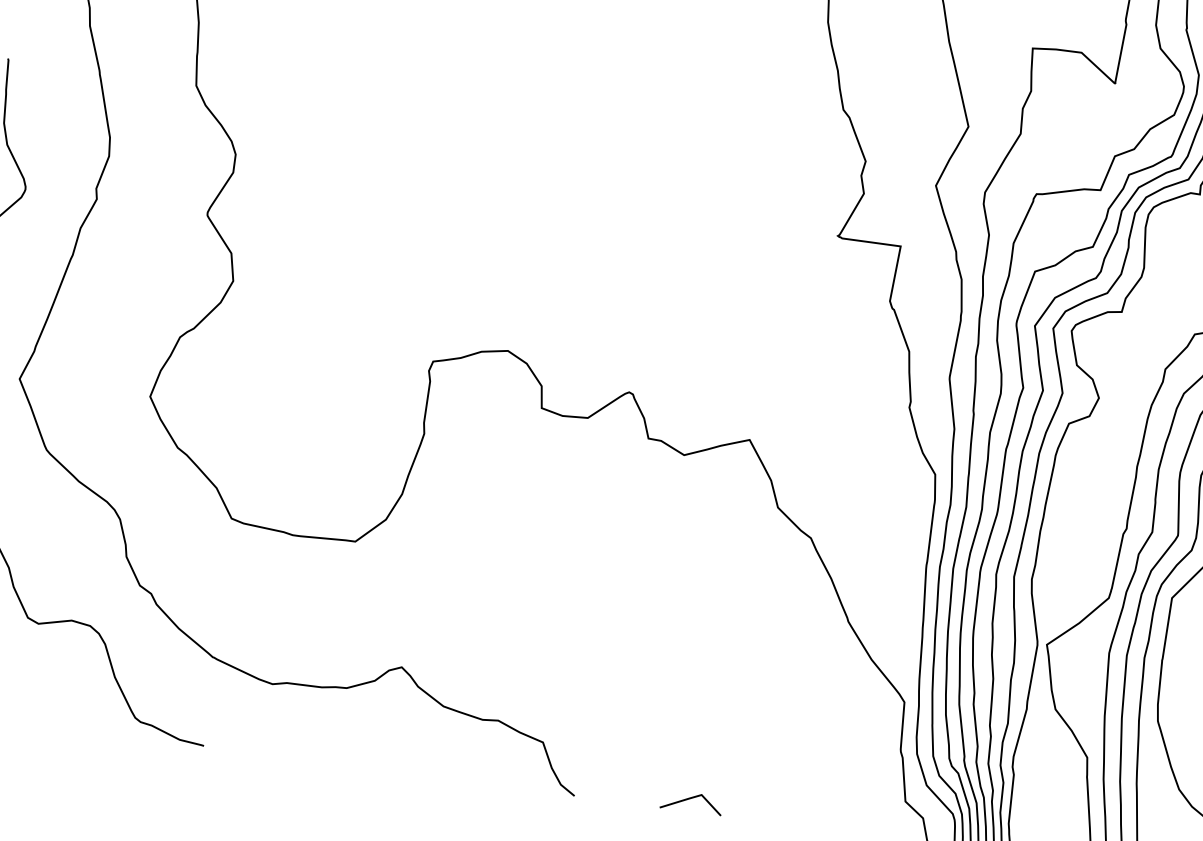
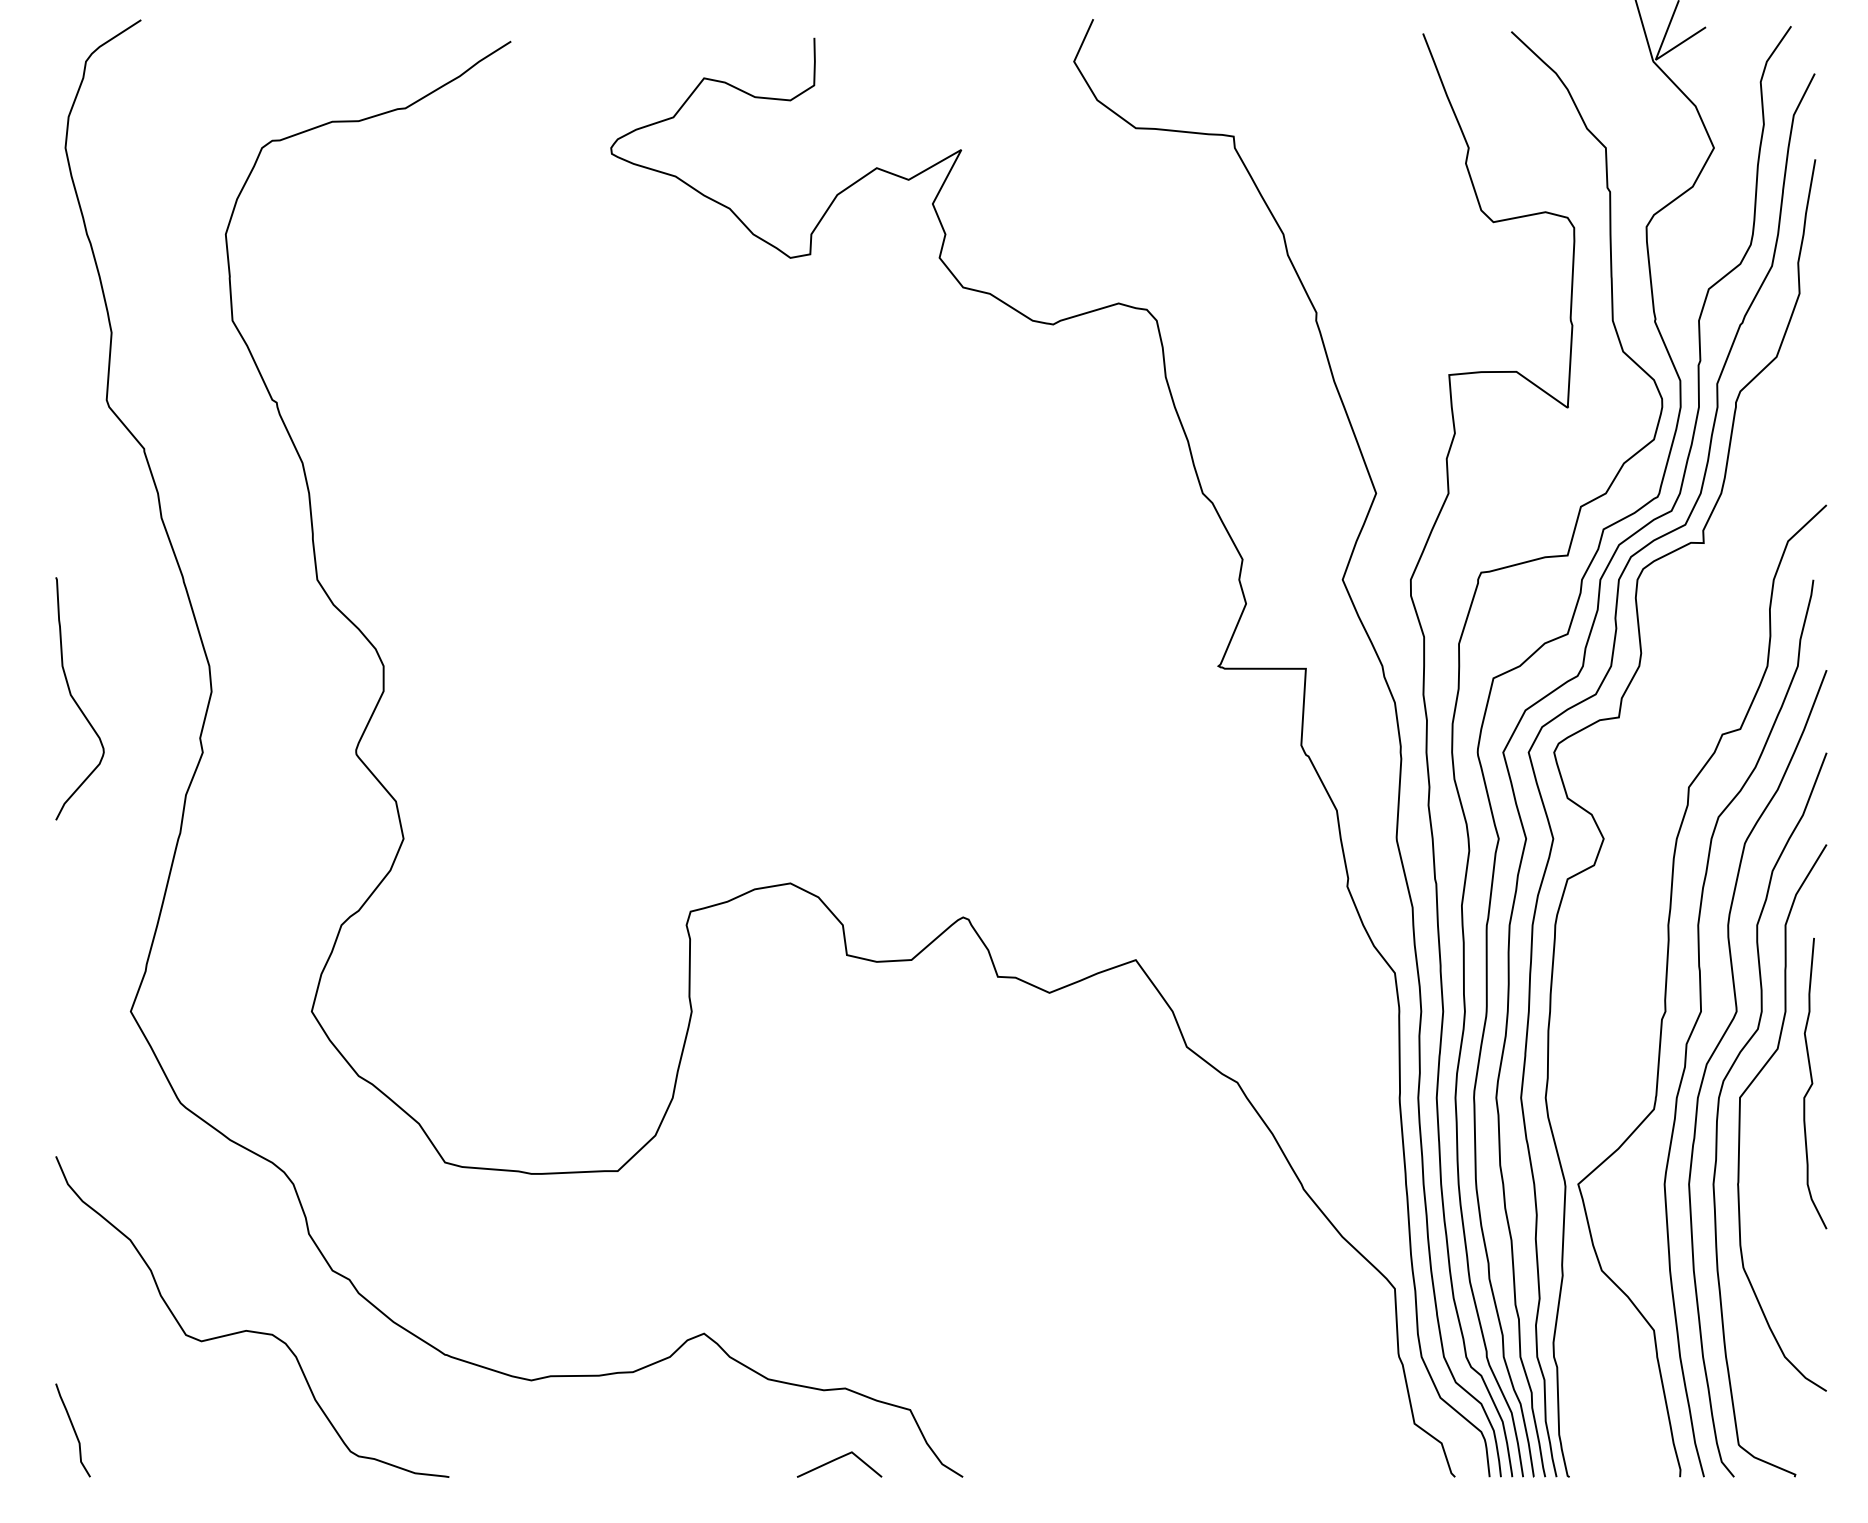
line: (689, 799) -> (836, 1460), moved

